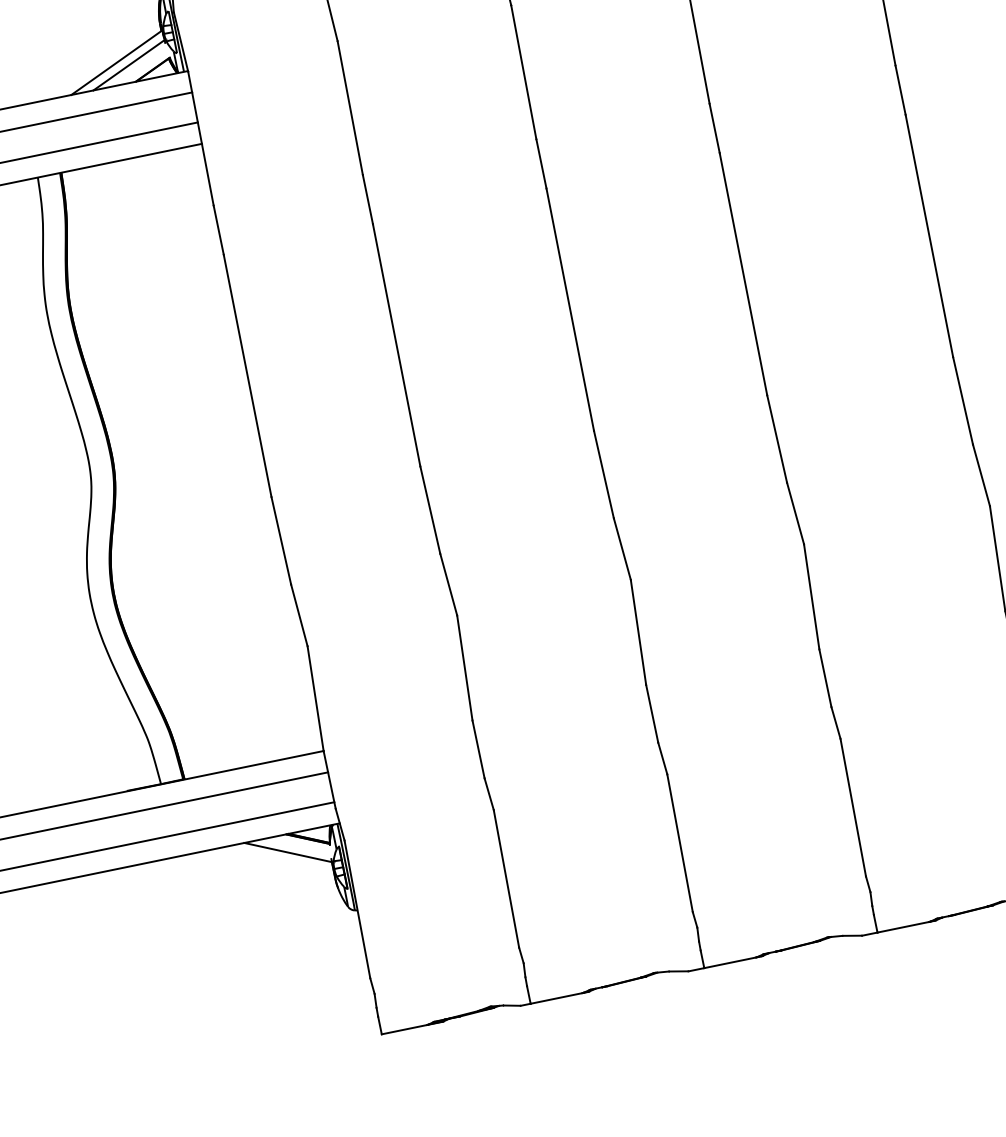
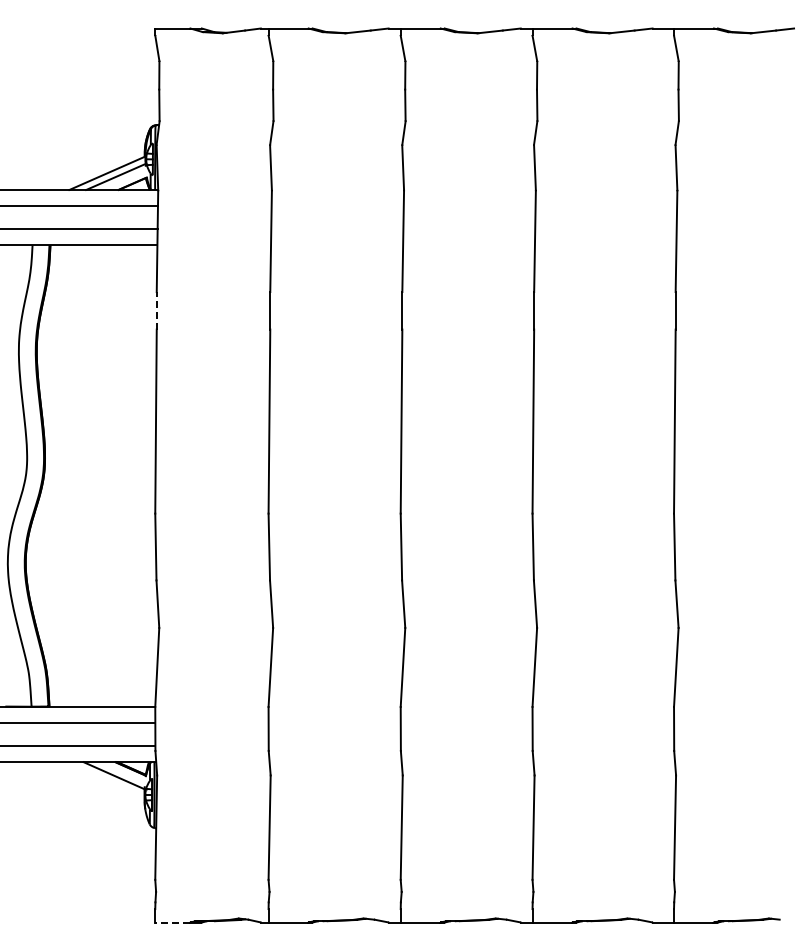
line: (218, 229) -> (156, 310), solid -> dashed
line: (404, 1029) -> (172, 922), solid -> dashed

